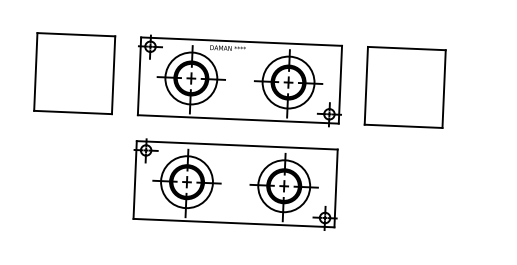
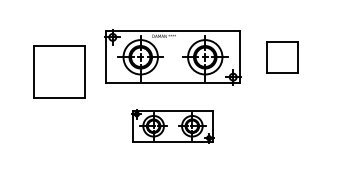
part: (75, 72) -> (59, 71), moved
part: (405, 86) -> (282, 56), size x0.6
part: (234, 184) -> (172, 126), size x0.6

